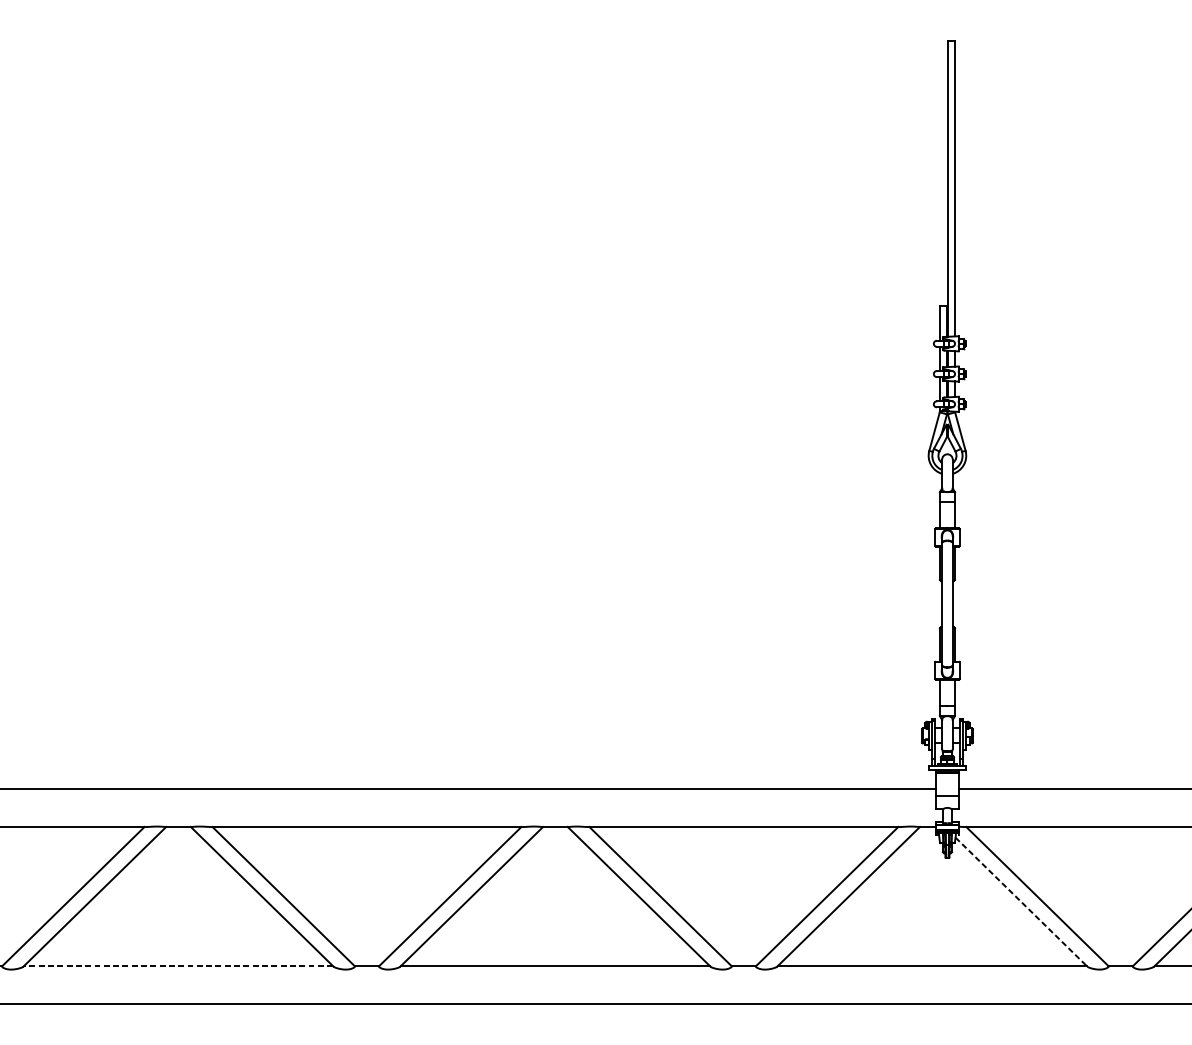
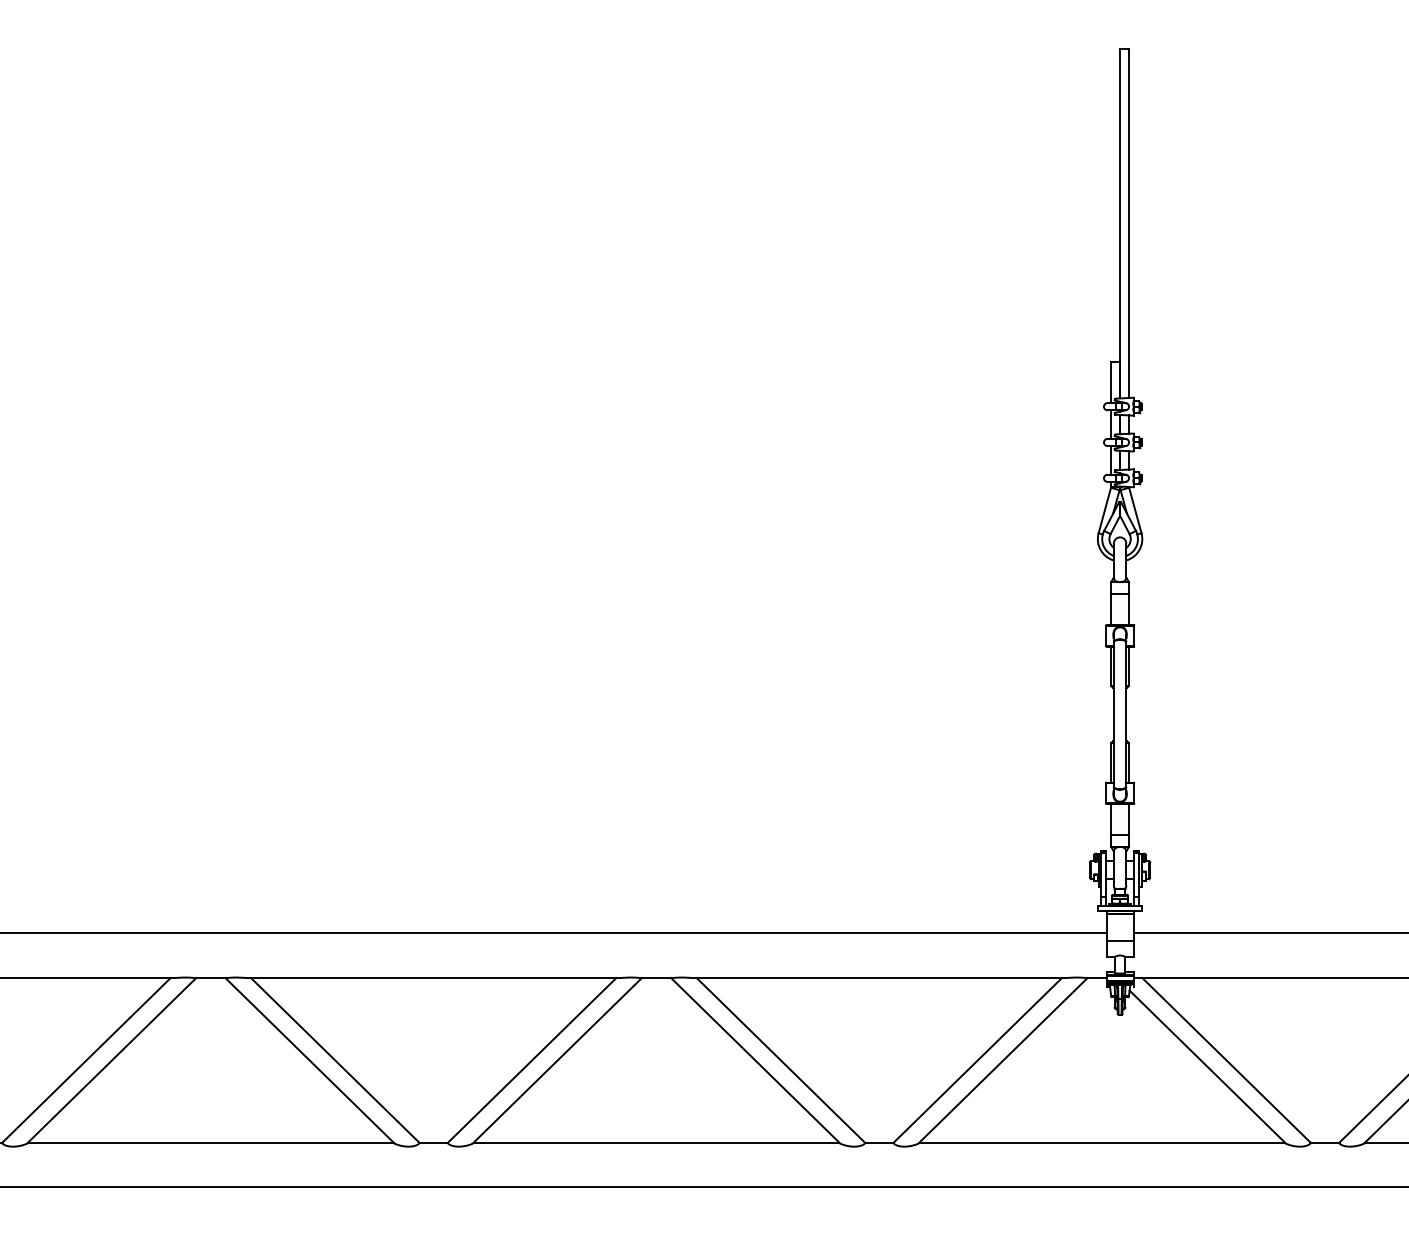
line: (1022, 902) -> (1208, 1067), dashed -> solid
line: (178, 966) -> (210, 1142), dashed -> solid

